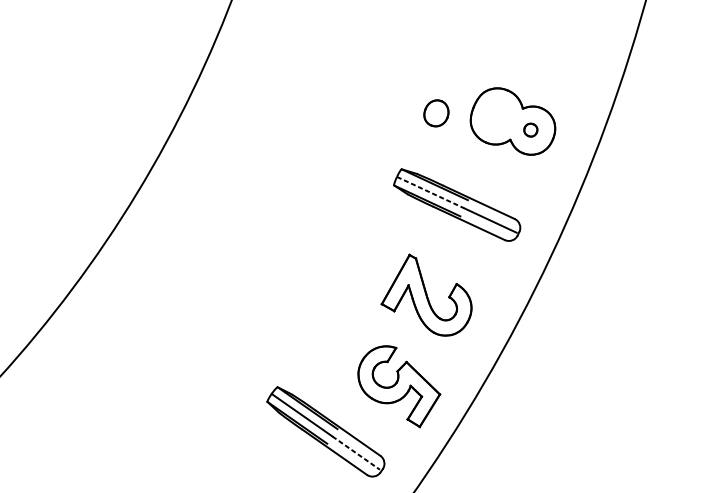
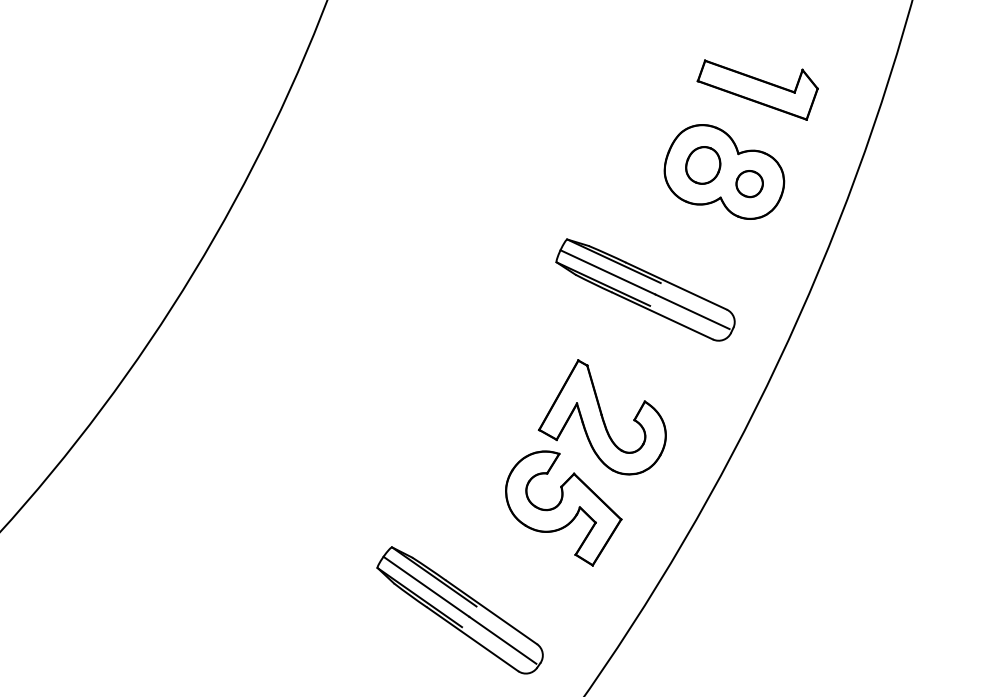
part: (536, 63) -> (757, 89), added
part: (436, 113) -> (703, 165), moved
part: (530, 130) -> (749, 184), size x1.43
line: (430, 192) -> (608, 272), dashed -> solid
part: (399, 386) -> (563, 508), moved
line: (355, 453) -> (502, 640), dashed -> solid

